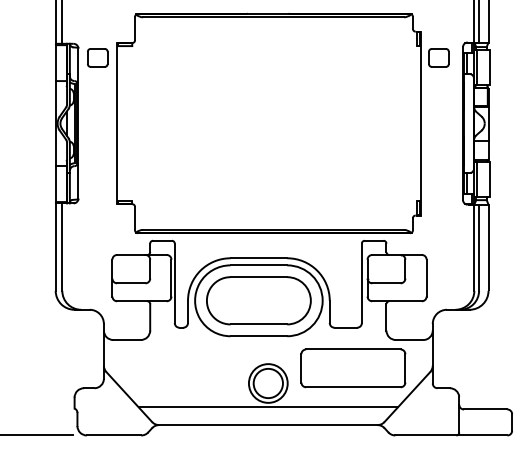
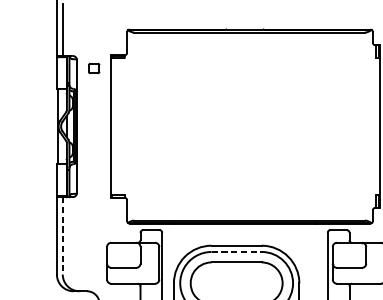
part: (97, 57) -> (93, 68), size x0.6
line: (62, 247) -> (62, 236), solid -> dashed
line: (259, 265) -> (237, 252), solid -> dashed

